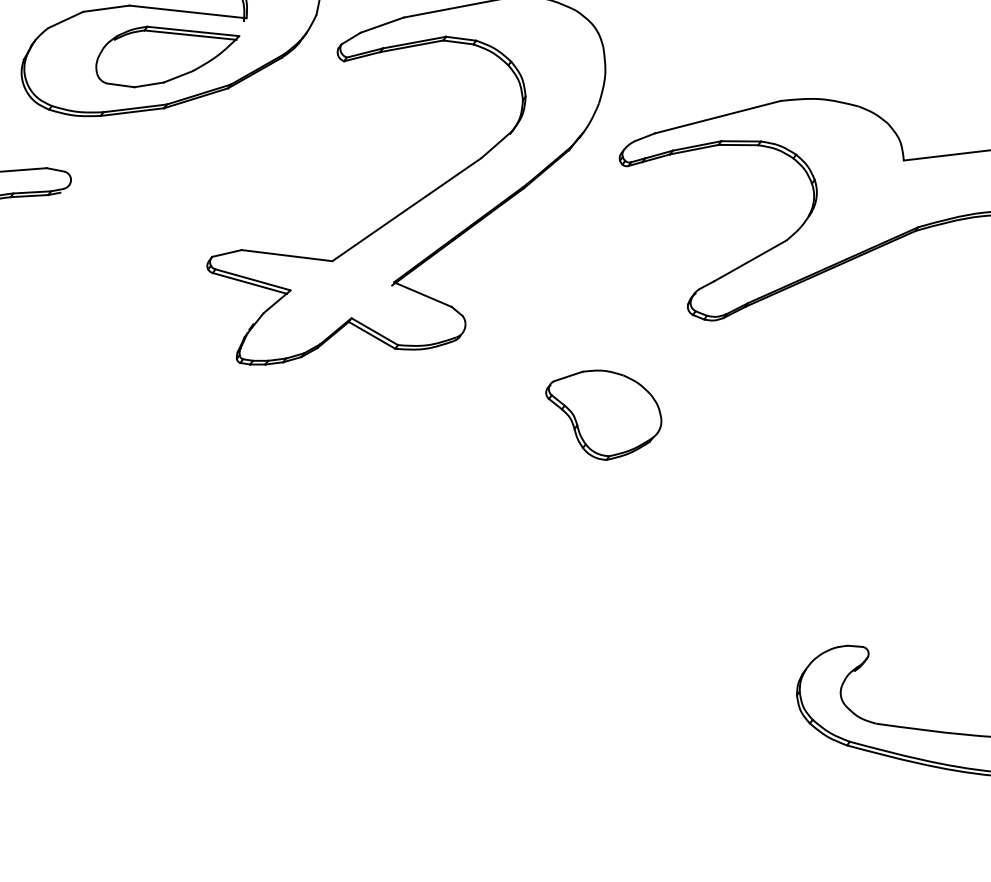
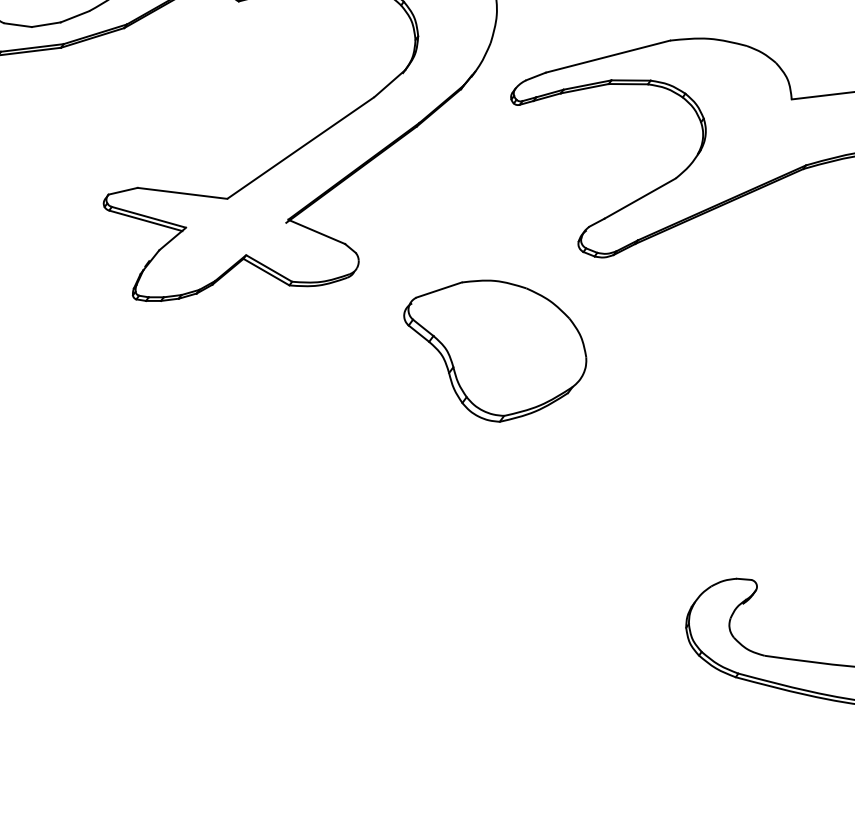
part: (603, 414) -> (495, 350), size x1.6

